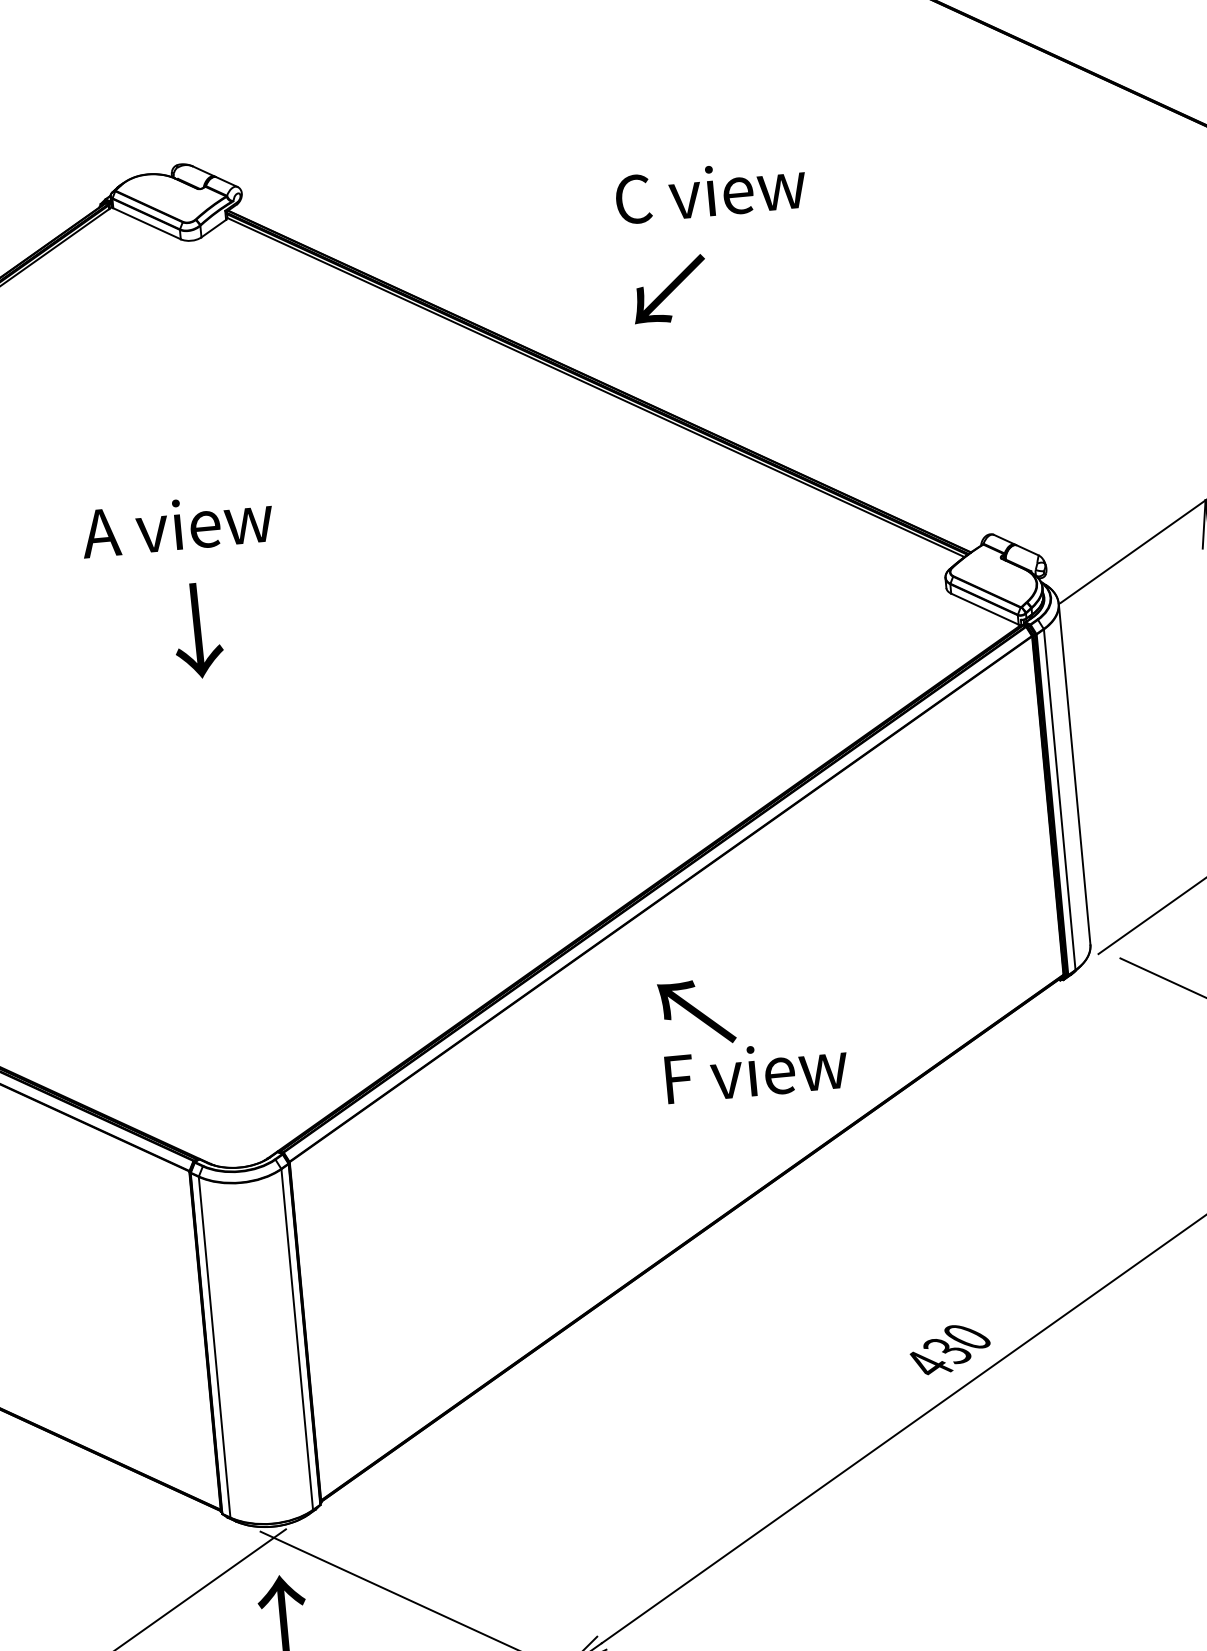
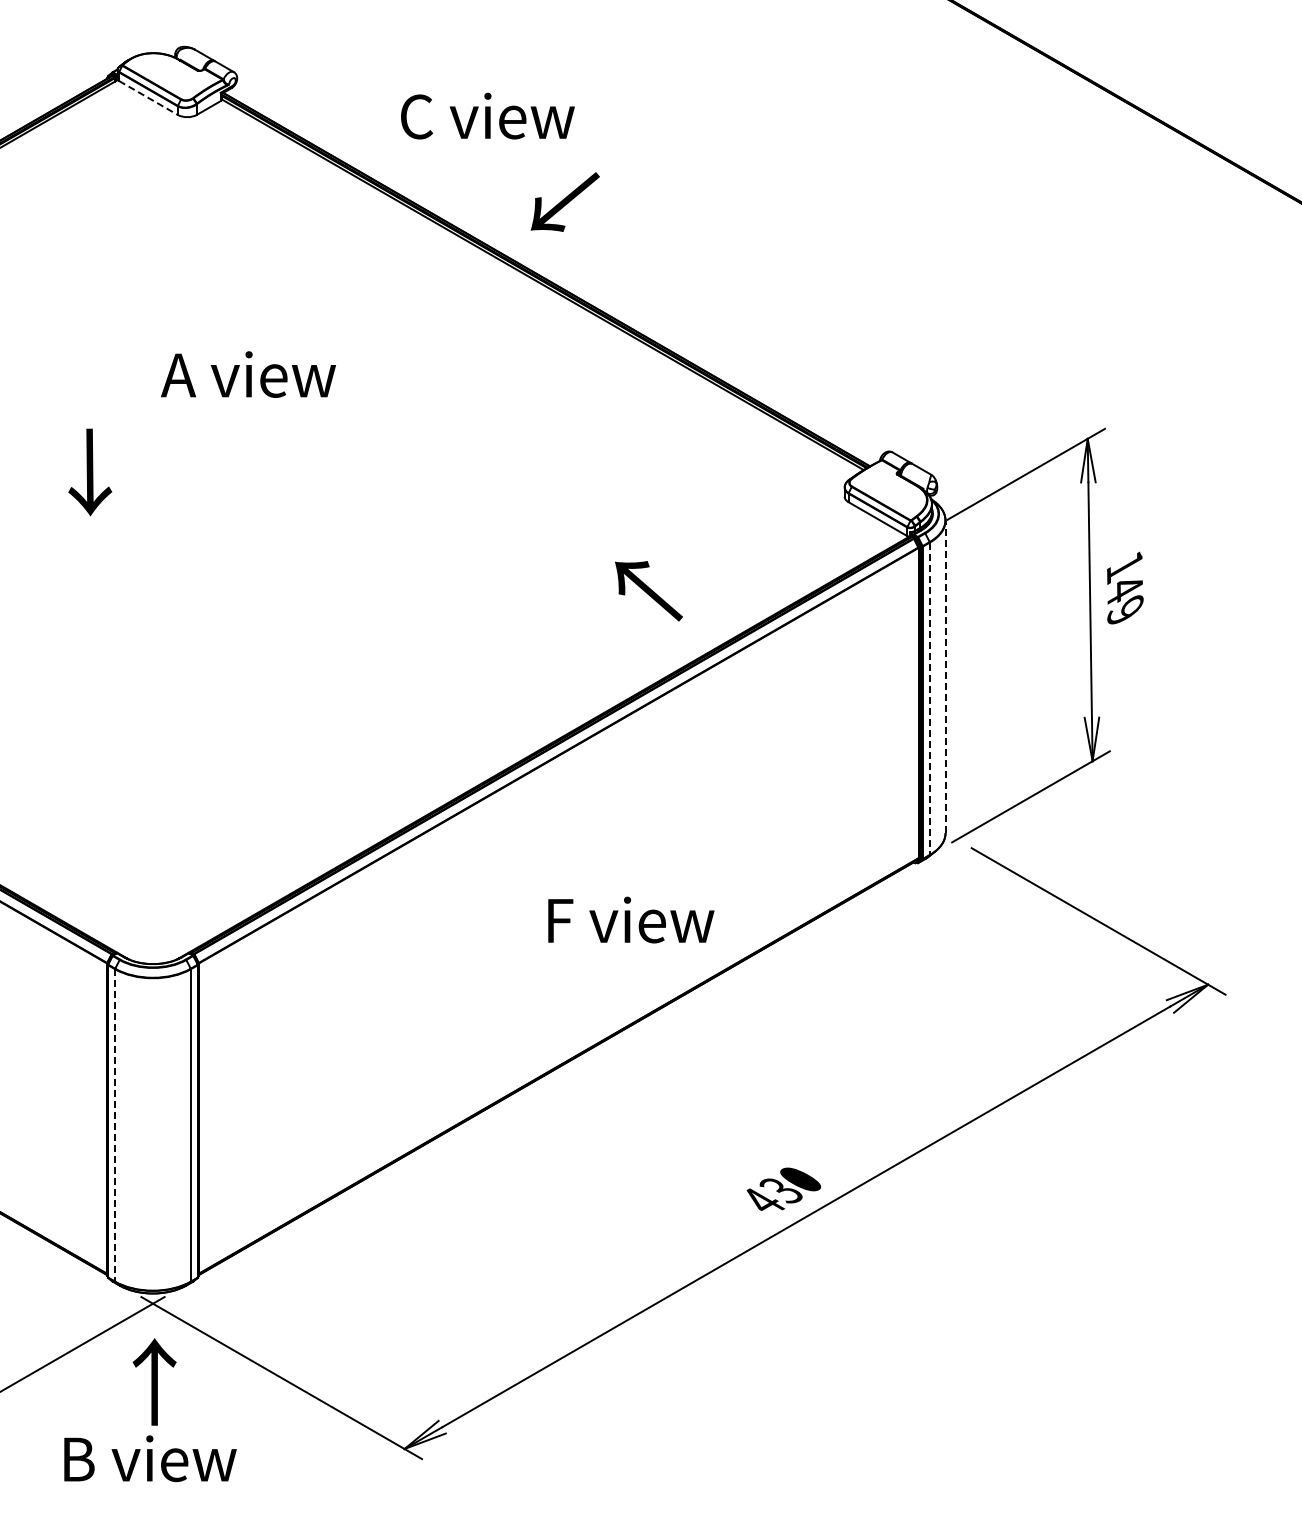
text: (710, 190) -> (487, 115), moved
line: (147, 223) -> (148, 97), solid -> dashed
text: (668, 289) -> (564, 201), moved
text: (177, 525) -> (248, 374), moved
text: (198, 630) -> (90, 472), moved
line: (1074, 773) -> (945, 676), solid -> dashed
line: (1059, 800) -> (929, 699), solid -> dashed
text: (696, 1013) -> (648, 591), moved
line: (215, 1347) -> (115, 1125), solid -> dashed

